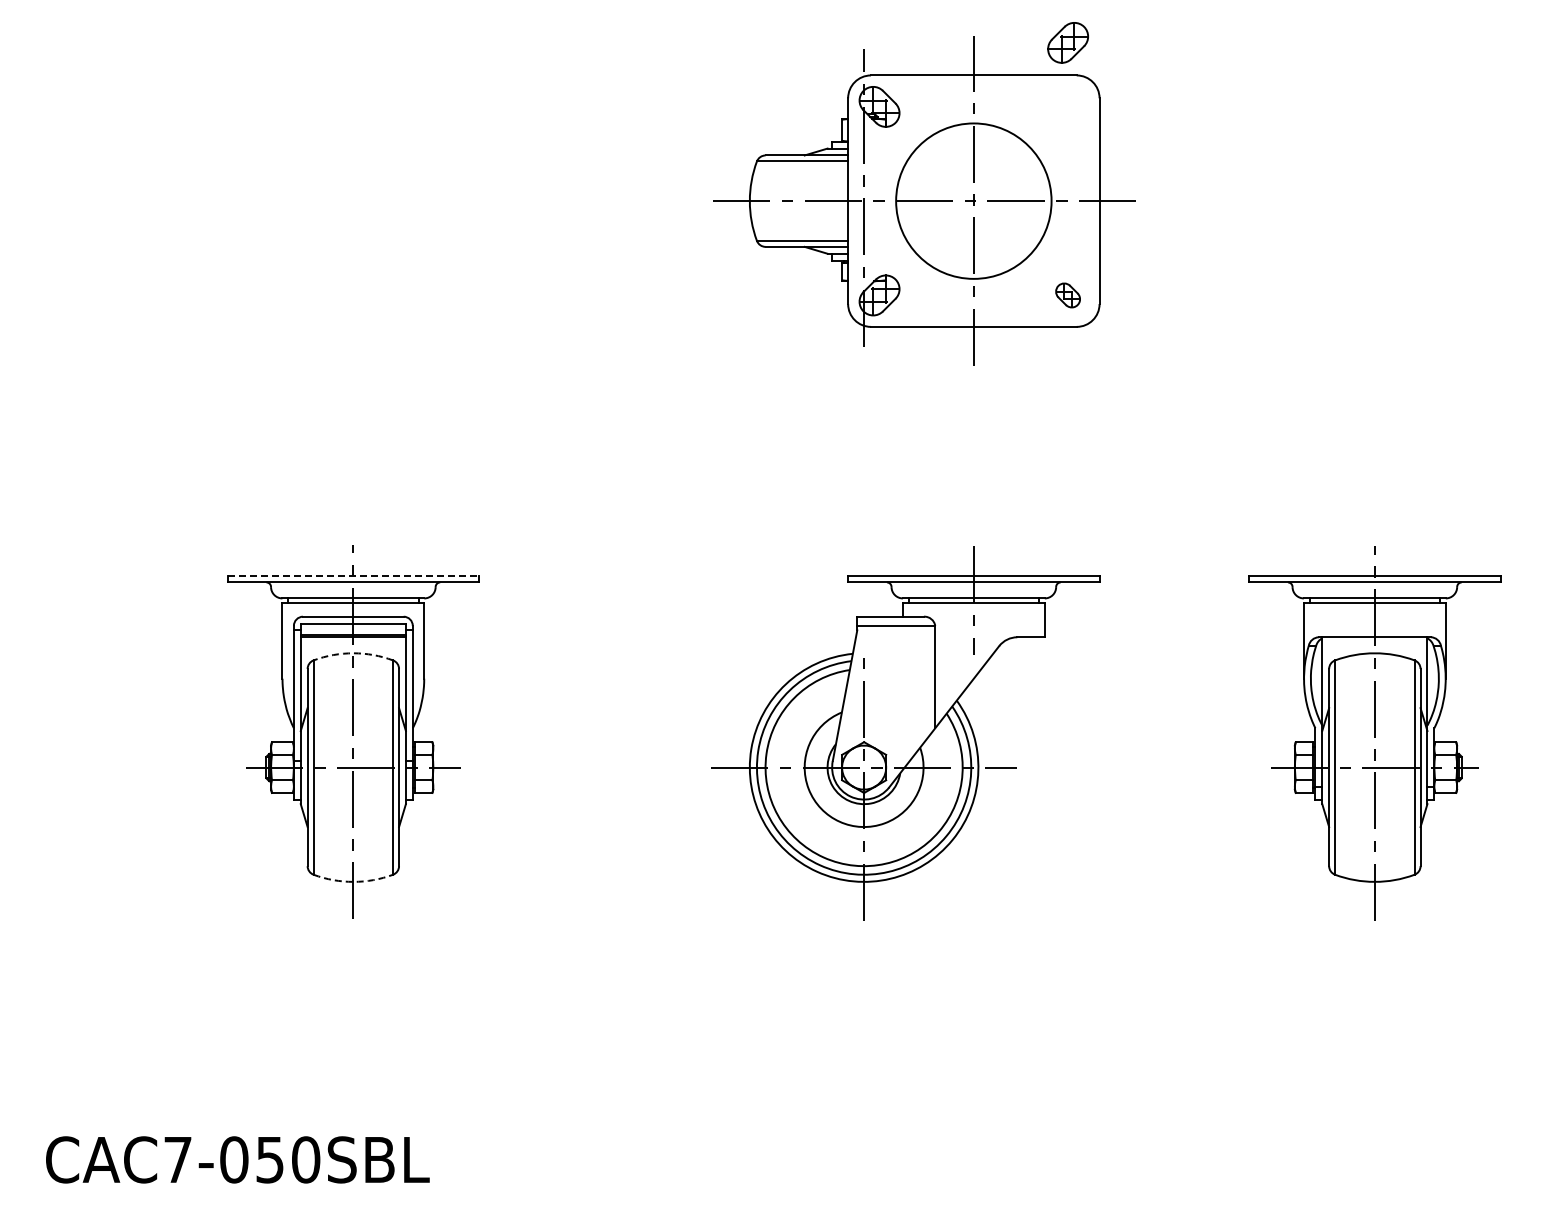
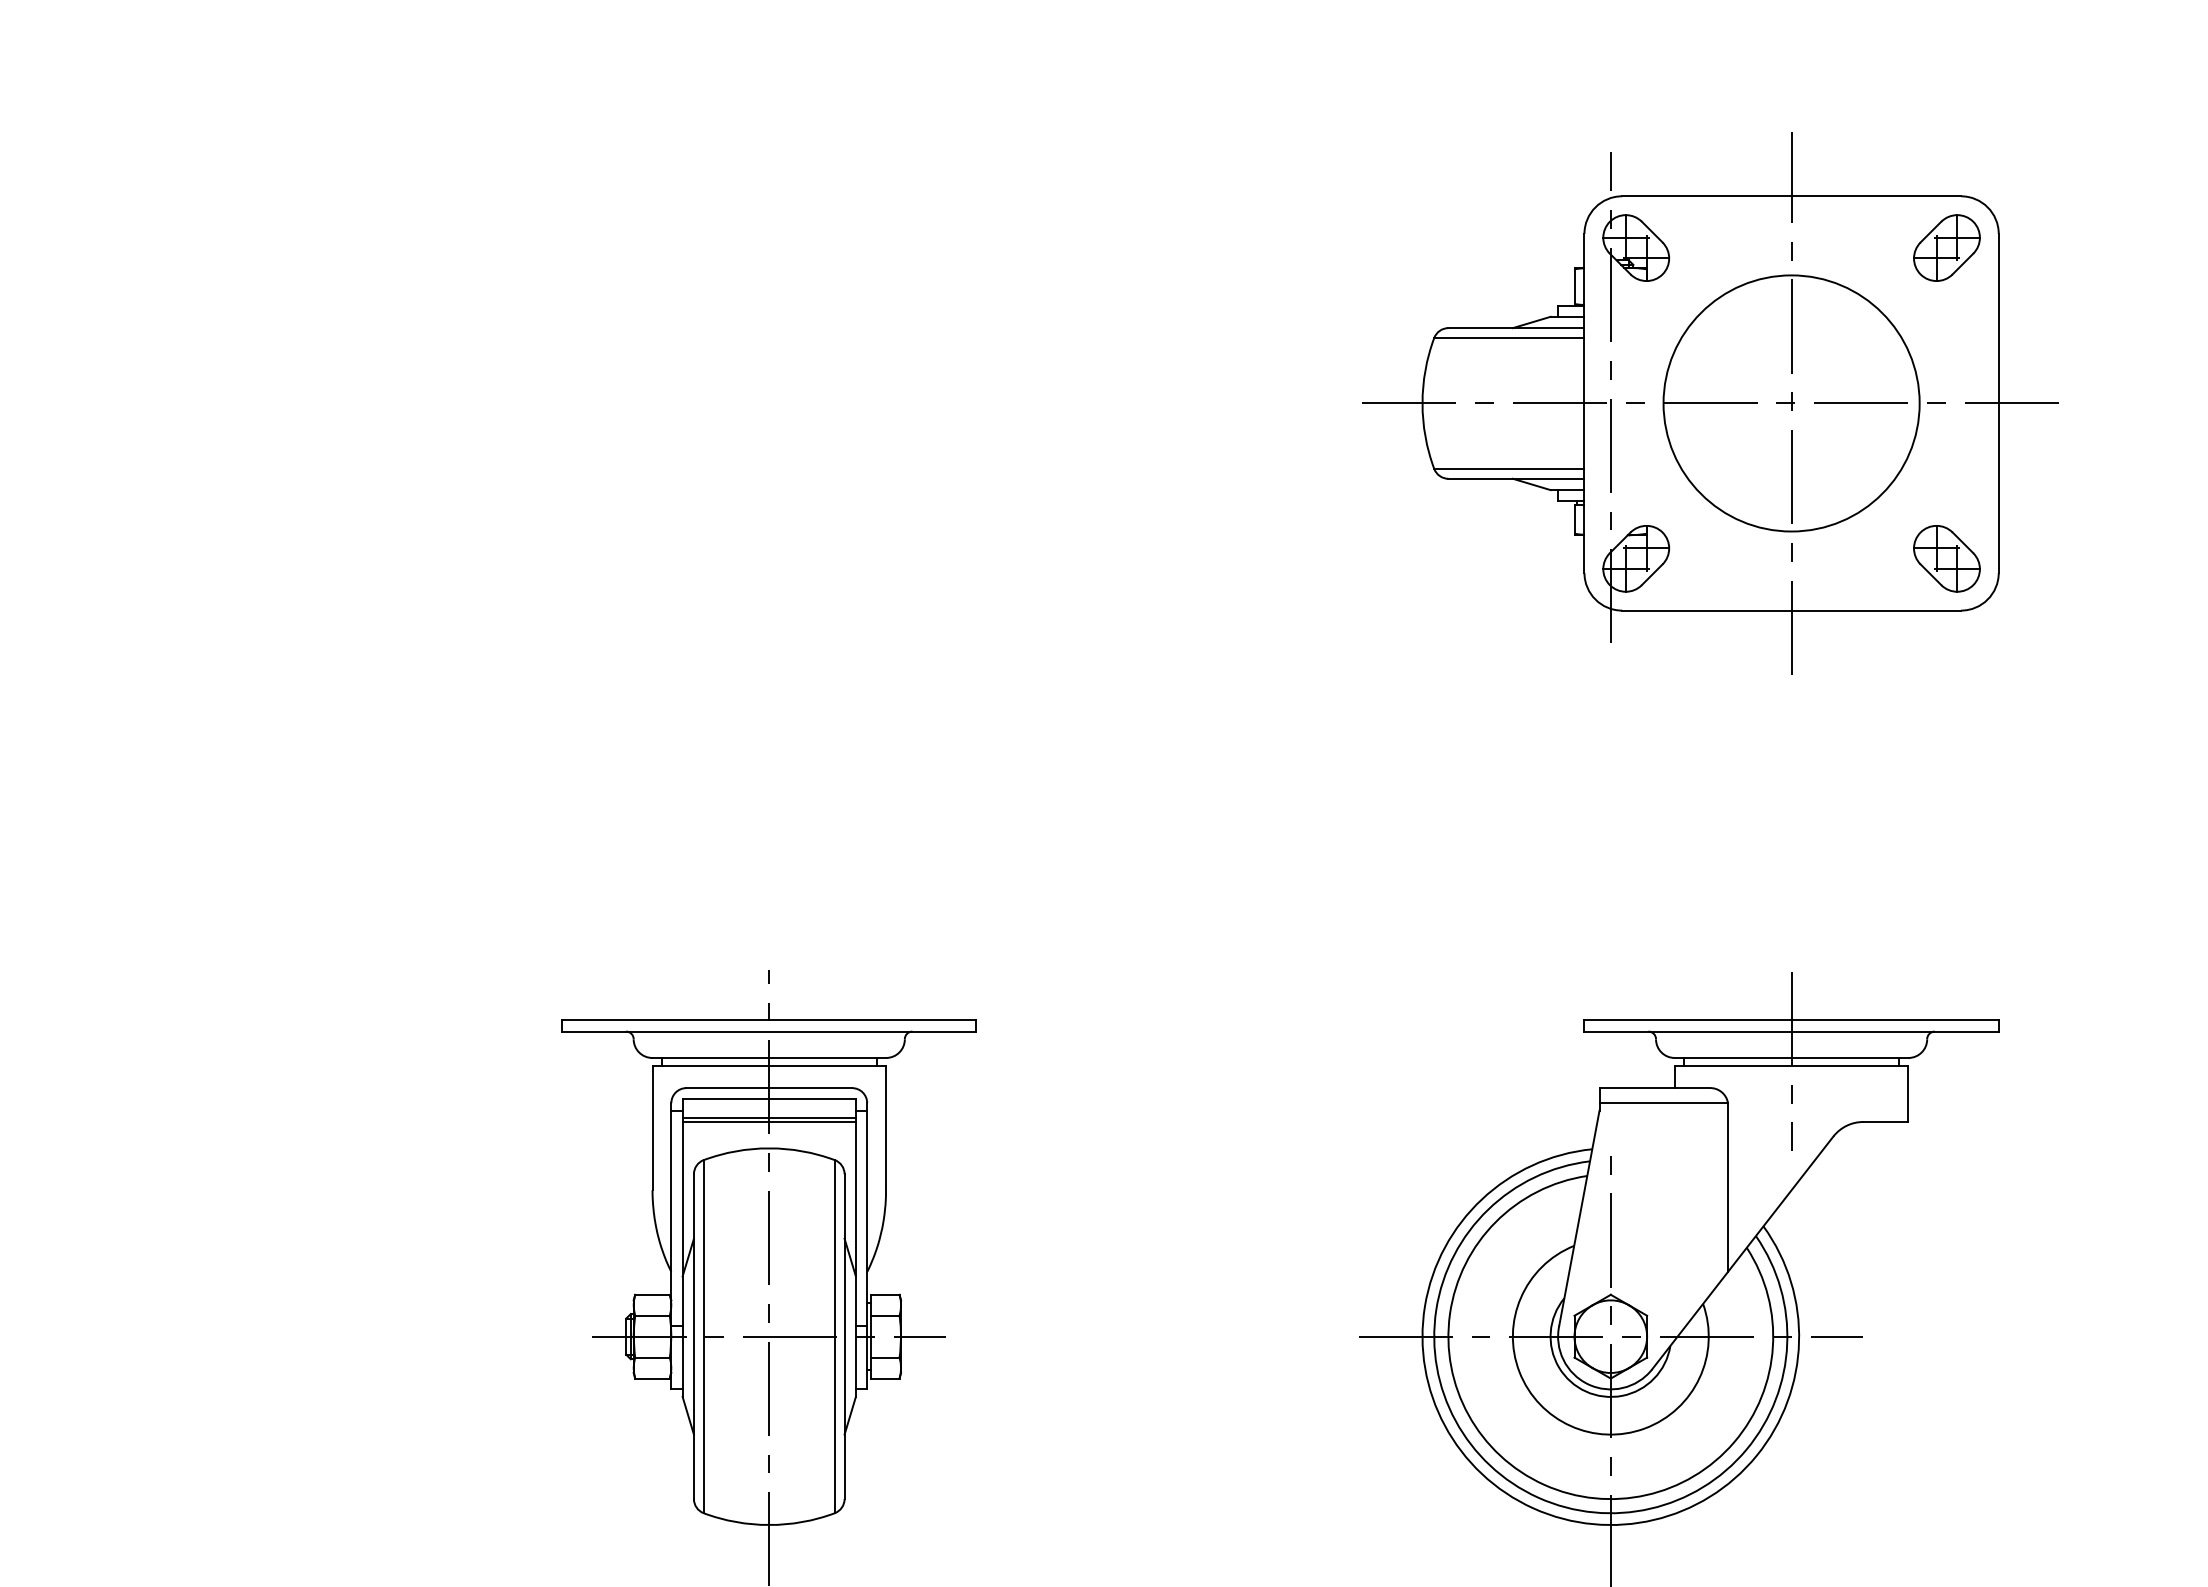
part: (1067, 42) -> (1945, 247), moved
part: (1067, 295) -> (1945, 558), size x1.67
line: (353, 575) -> (769, 1020), dashed -> solid
arc: (353, 653) -> (769, 1148), dashed -> solid
arc: (353, 881) -> (769, 1524), dashed -> solid

